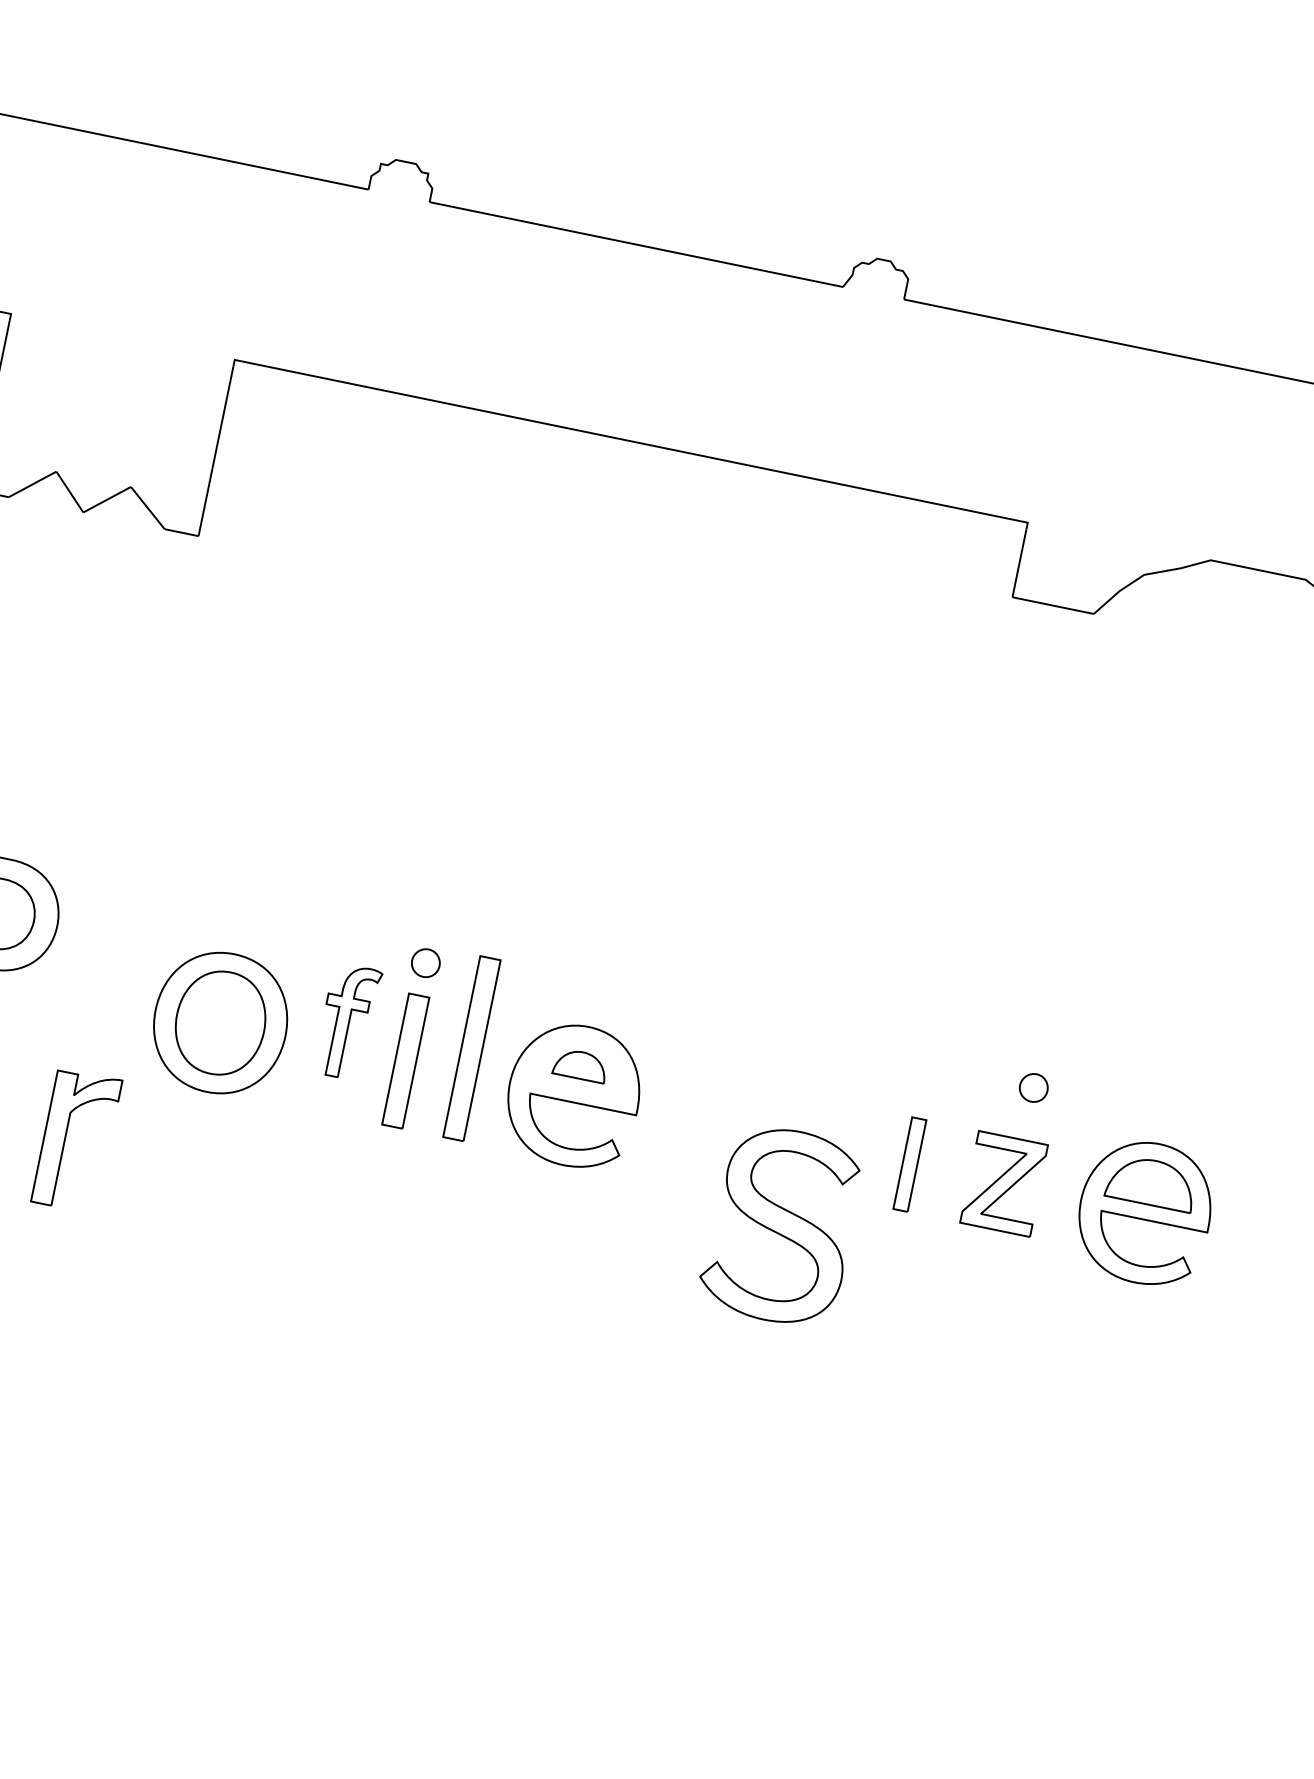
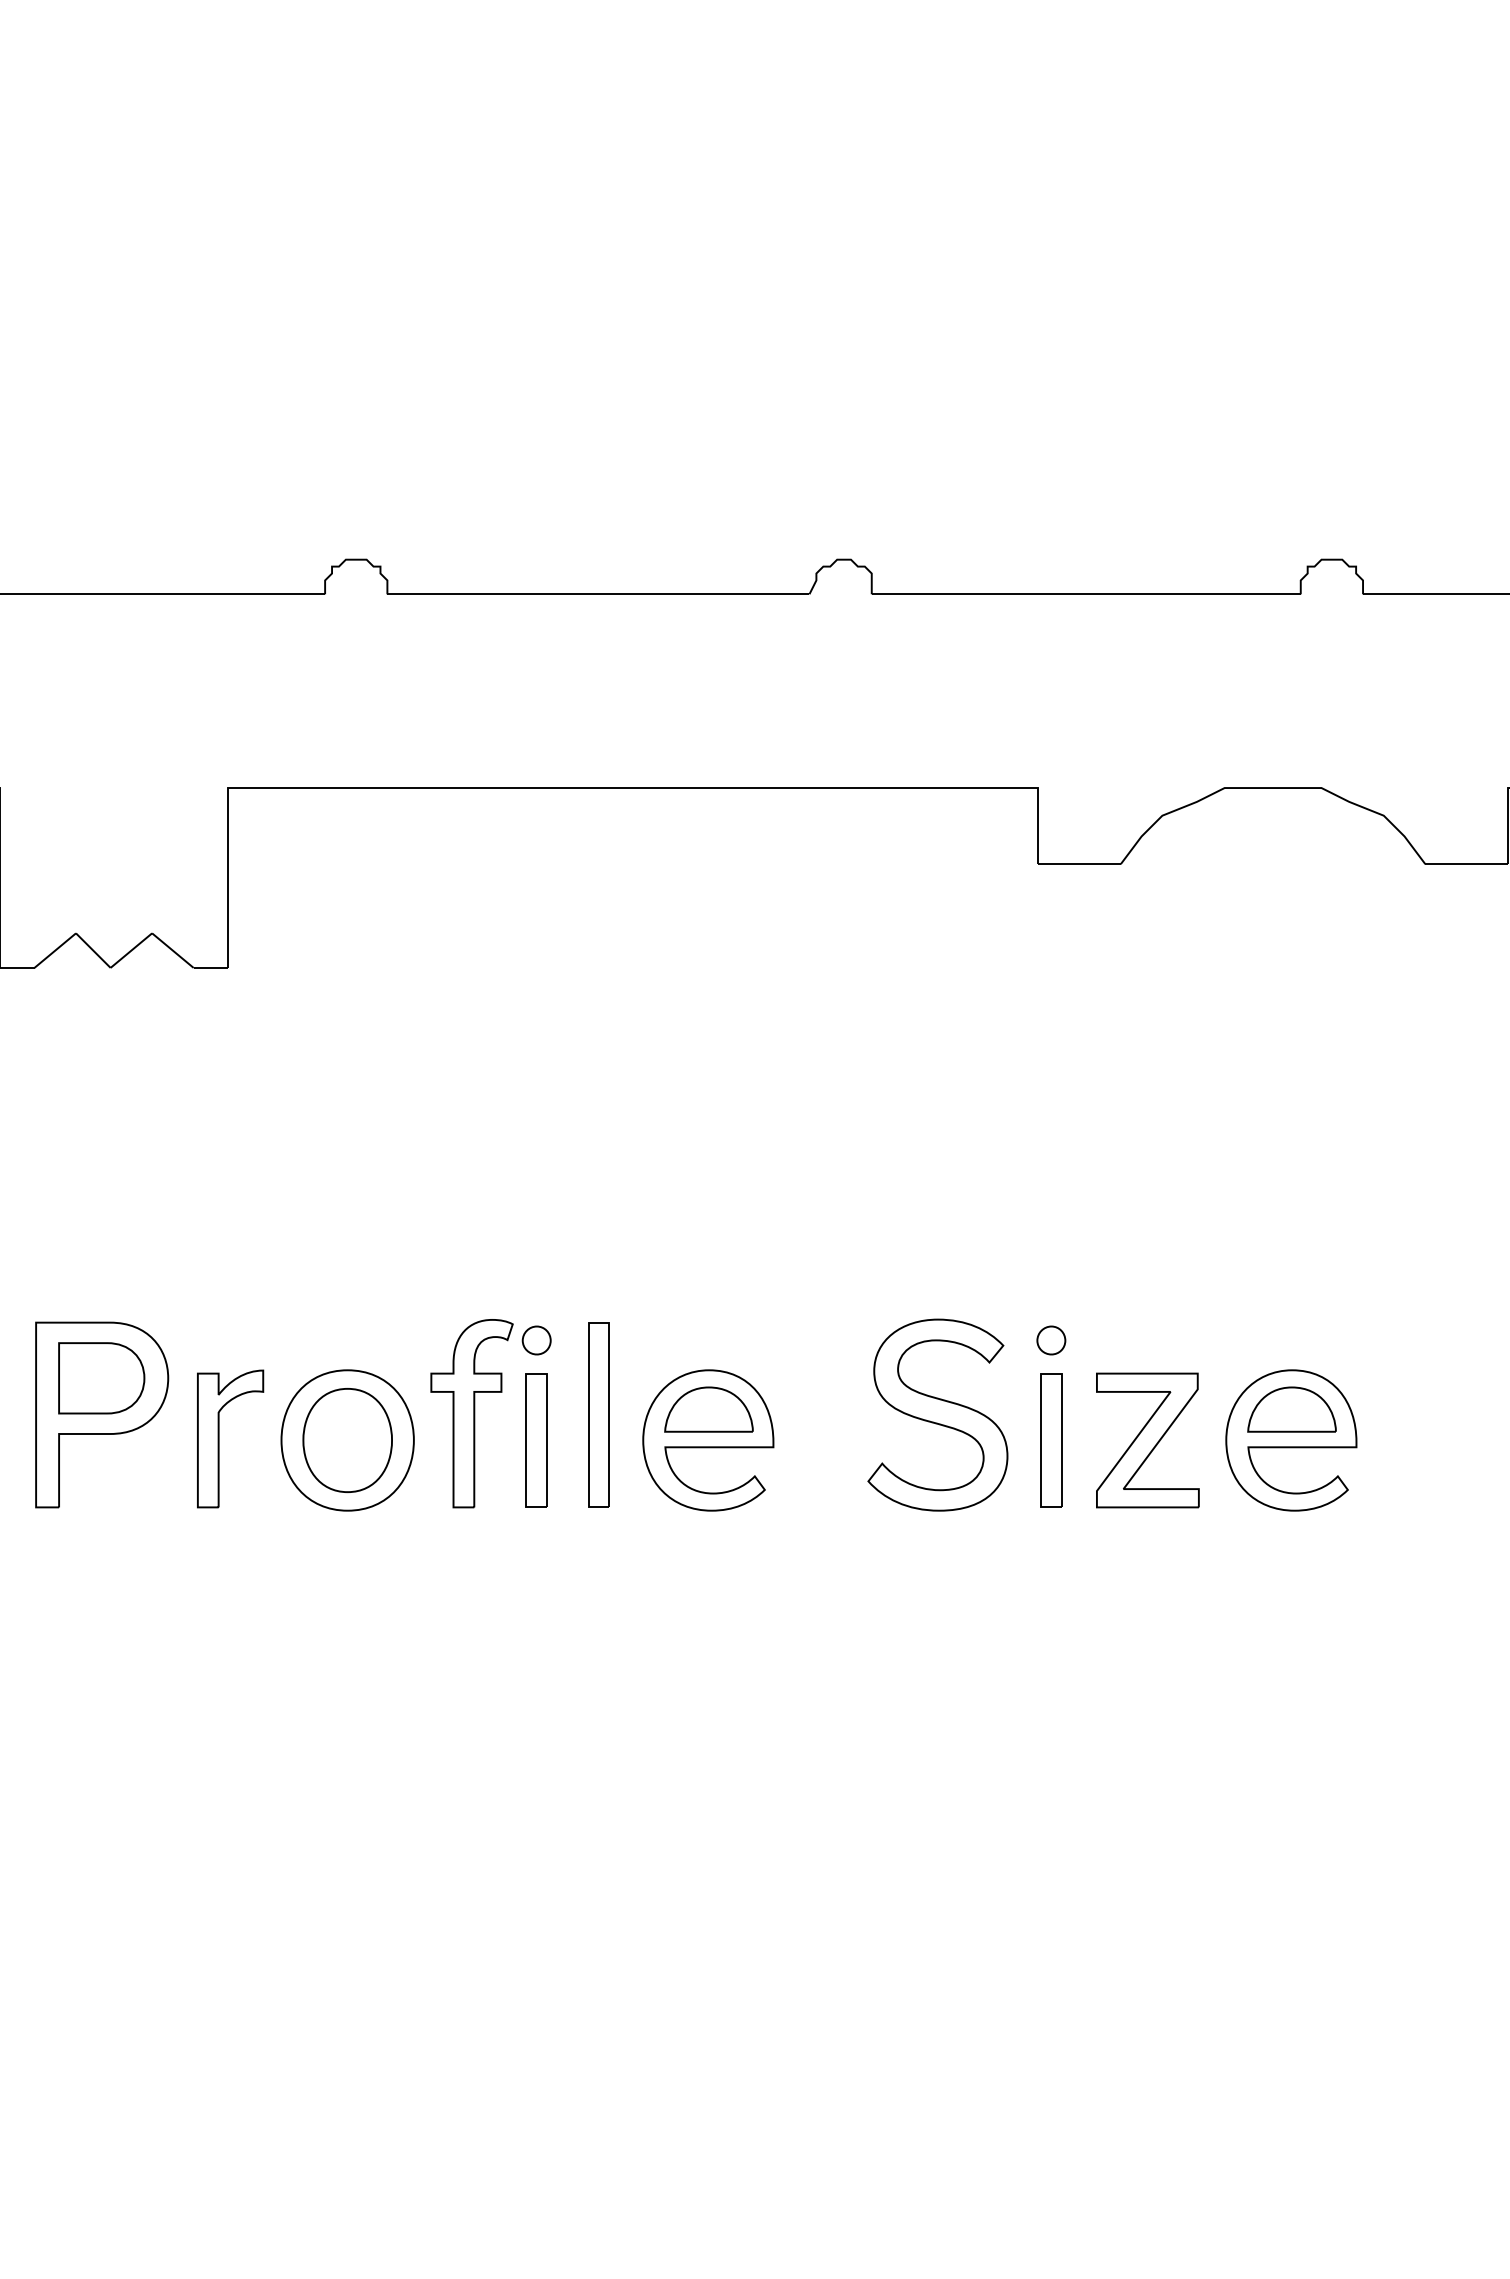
part: (347, 1021) -> (471, 1413), size x1.67
part: (580, 1065) -> (708, 1409), size x1.67
part: (1033, 1087) -> (1051, 1340), moved
part: (66, 1138) -> (219, 1438), moved
part: (910, 1164) -> (1051, 1440), size x1.43
part: (1004, 1183) -> (1147, 1440), size x1.43
part: (781, 1224) -> (937, 1414), moved

